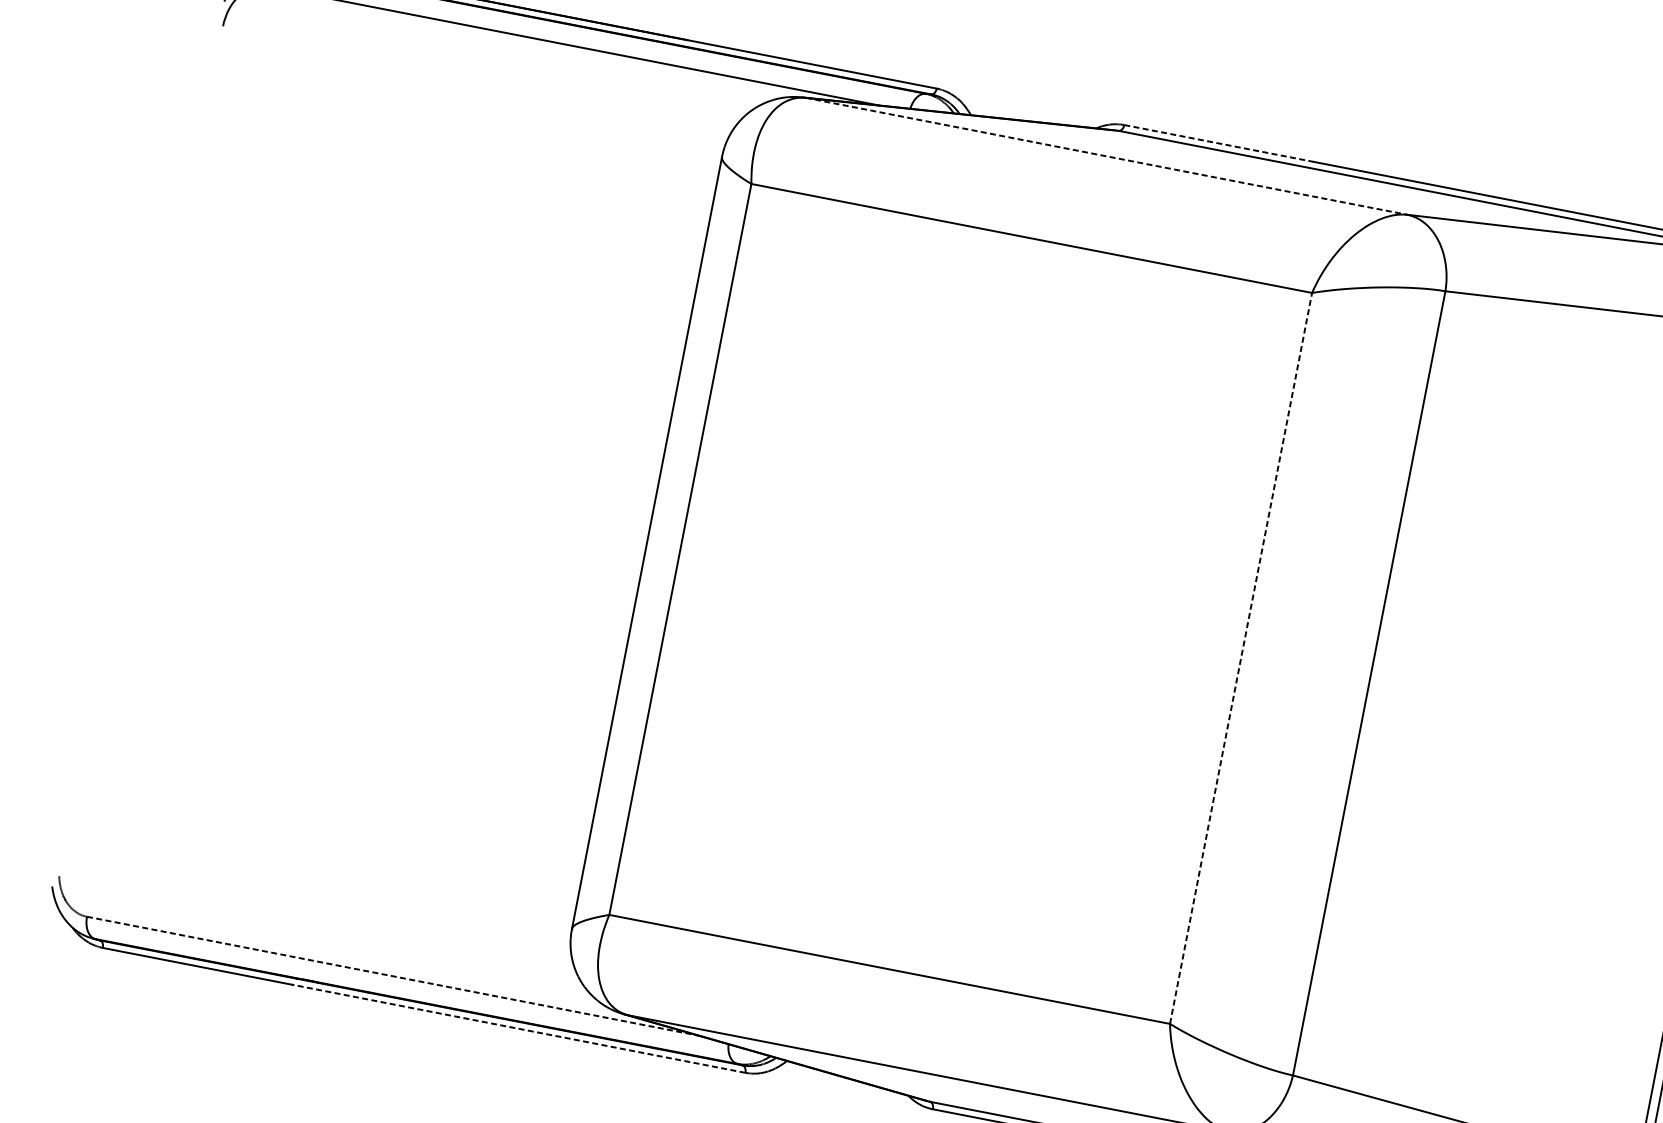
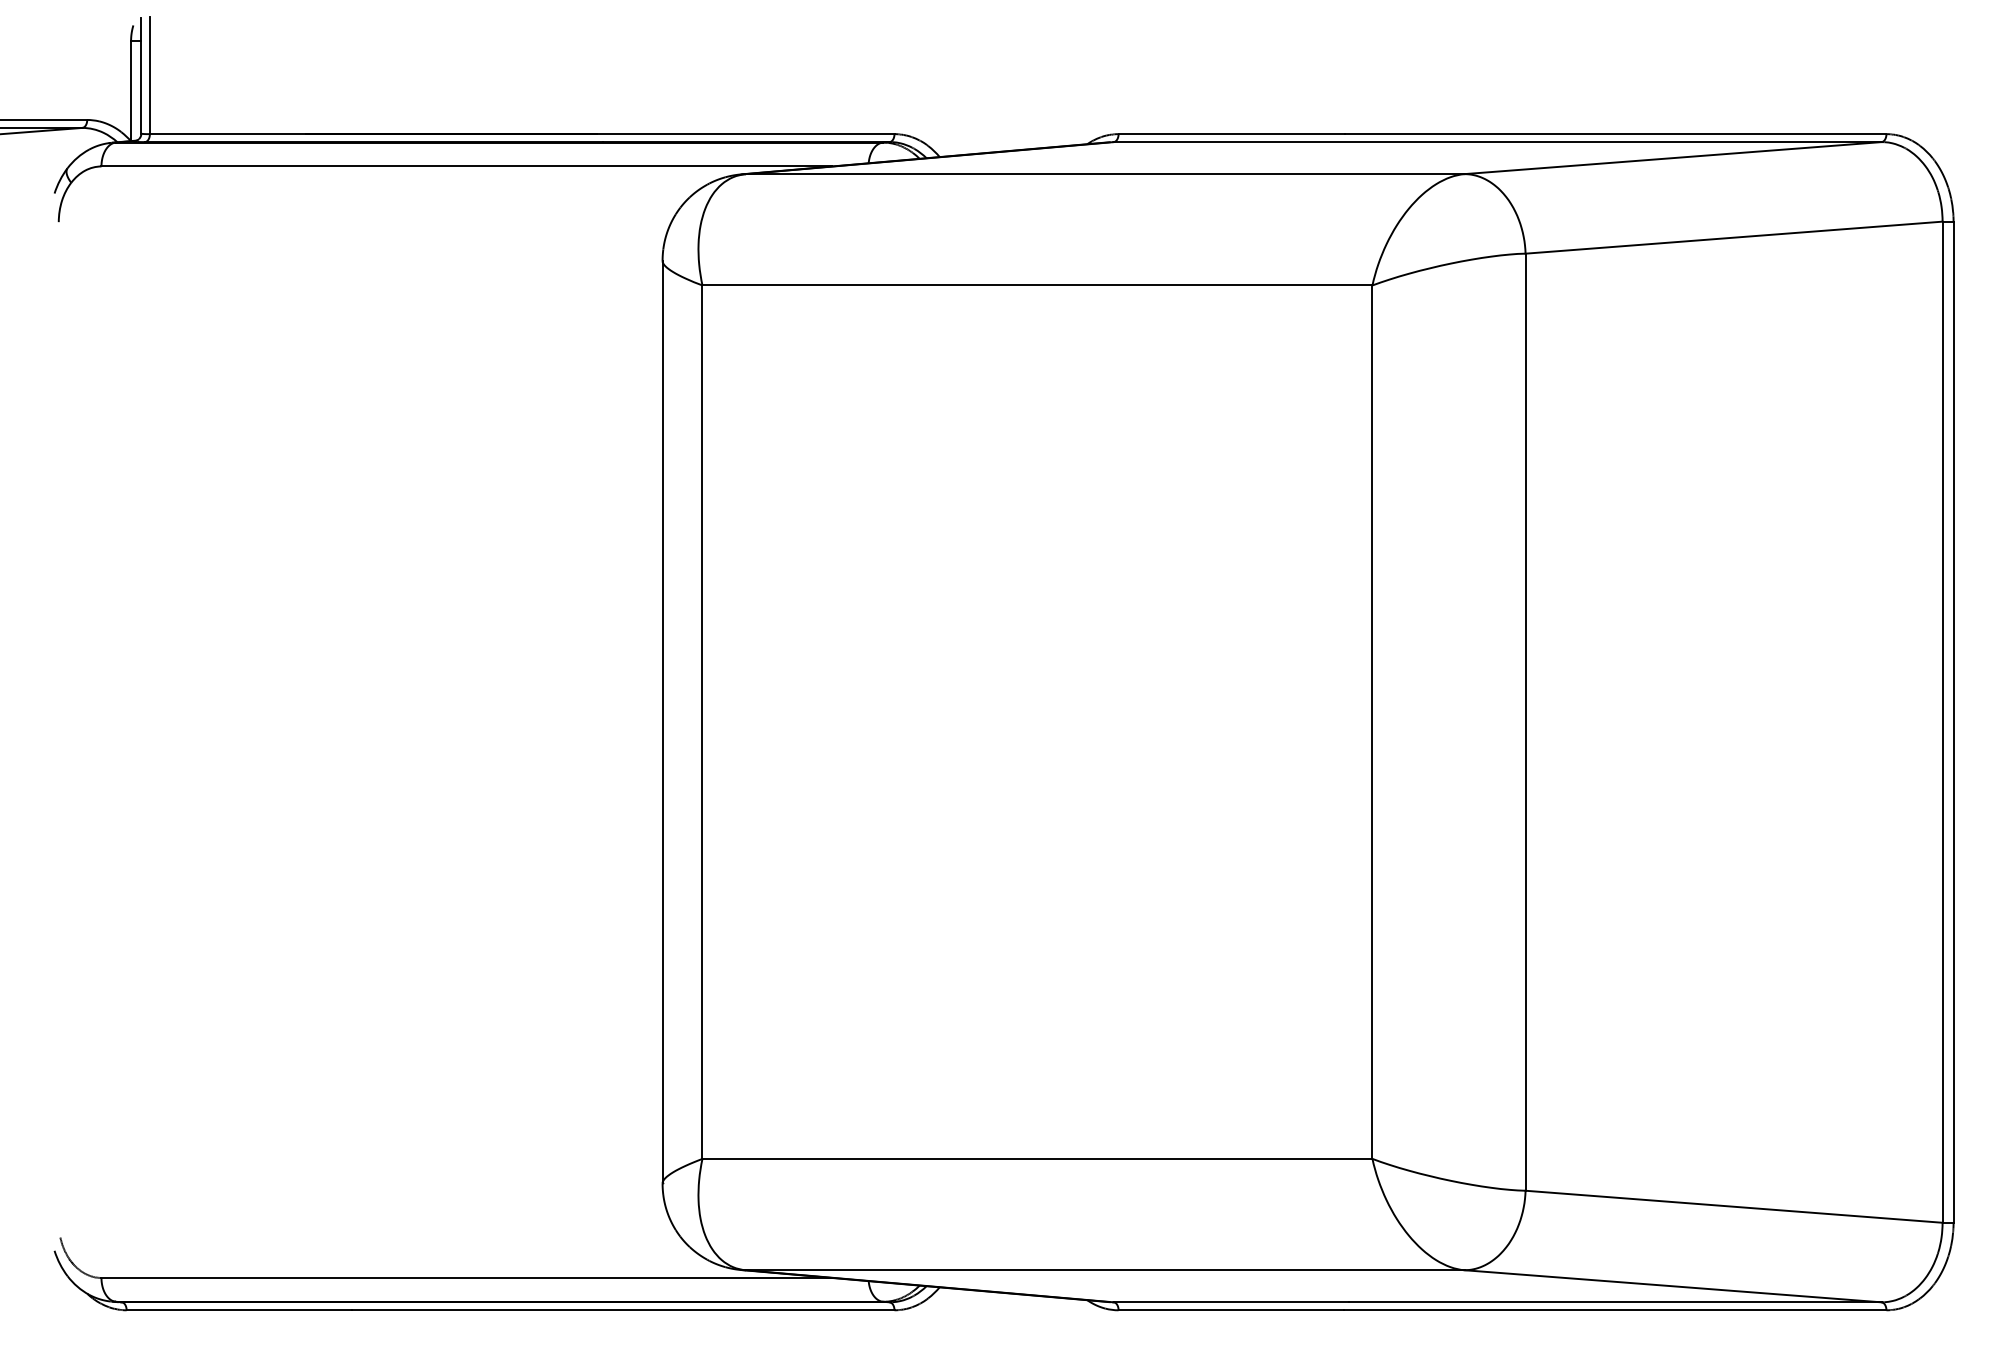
line: (1219, 143) -> (1232, 134), dashed -> solid
line: (1106, 156) -> (1105, 174), dashed -> solid
line: (1241, 658) -> (1372, 722), dashed -> solid
line: (393, 975) -> (467, 1277), dashed -> solid
line: (517, 1028) -> (622, 1310), dashed -> solid

